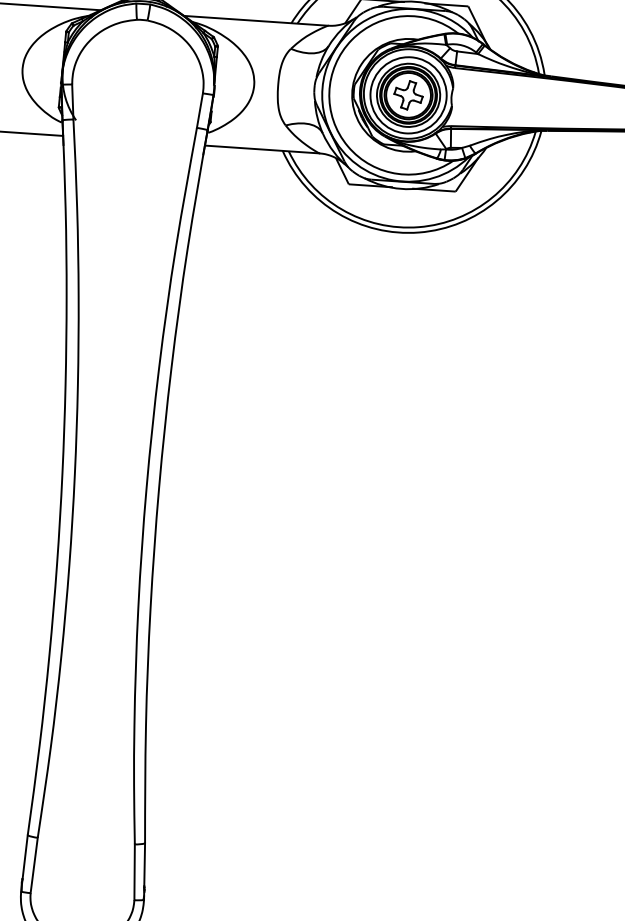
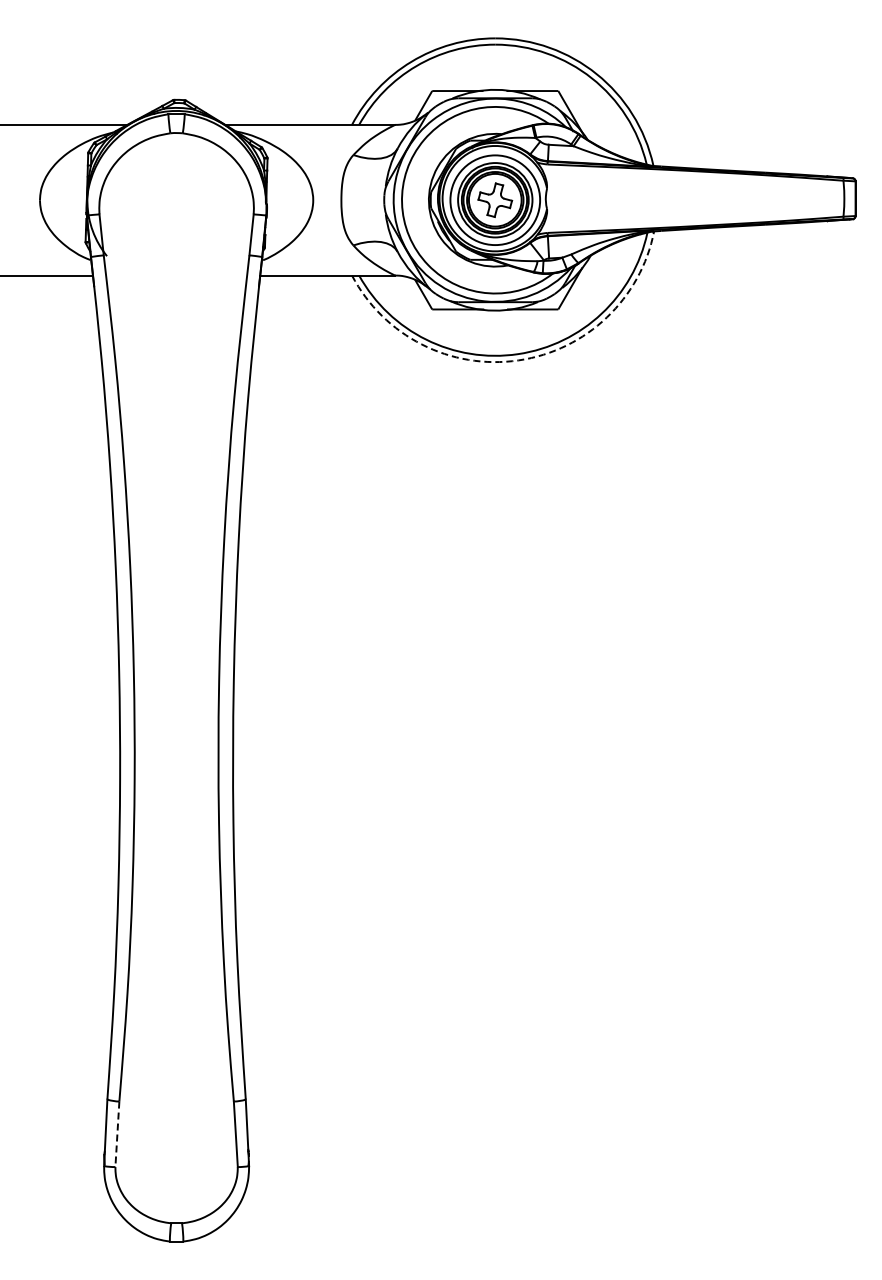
arc: (418, 232) -> (518, 360), solid -> dashed
line: (34, 865) -> (117, 1134), solid -> dashed

